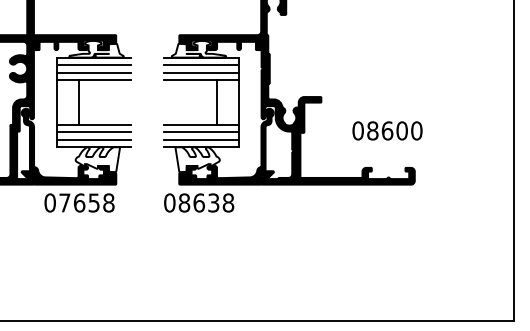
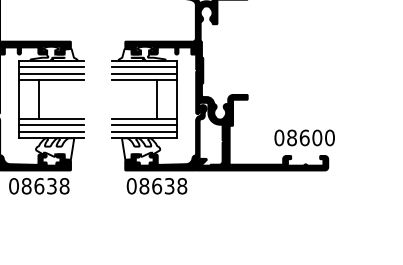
text: (387, 130) -> (304, 137), moved
text: (79, 202) -> (39, 185), 07658 -> 08638
text: (199, 202) -> (157, 185), moved

